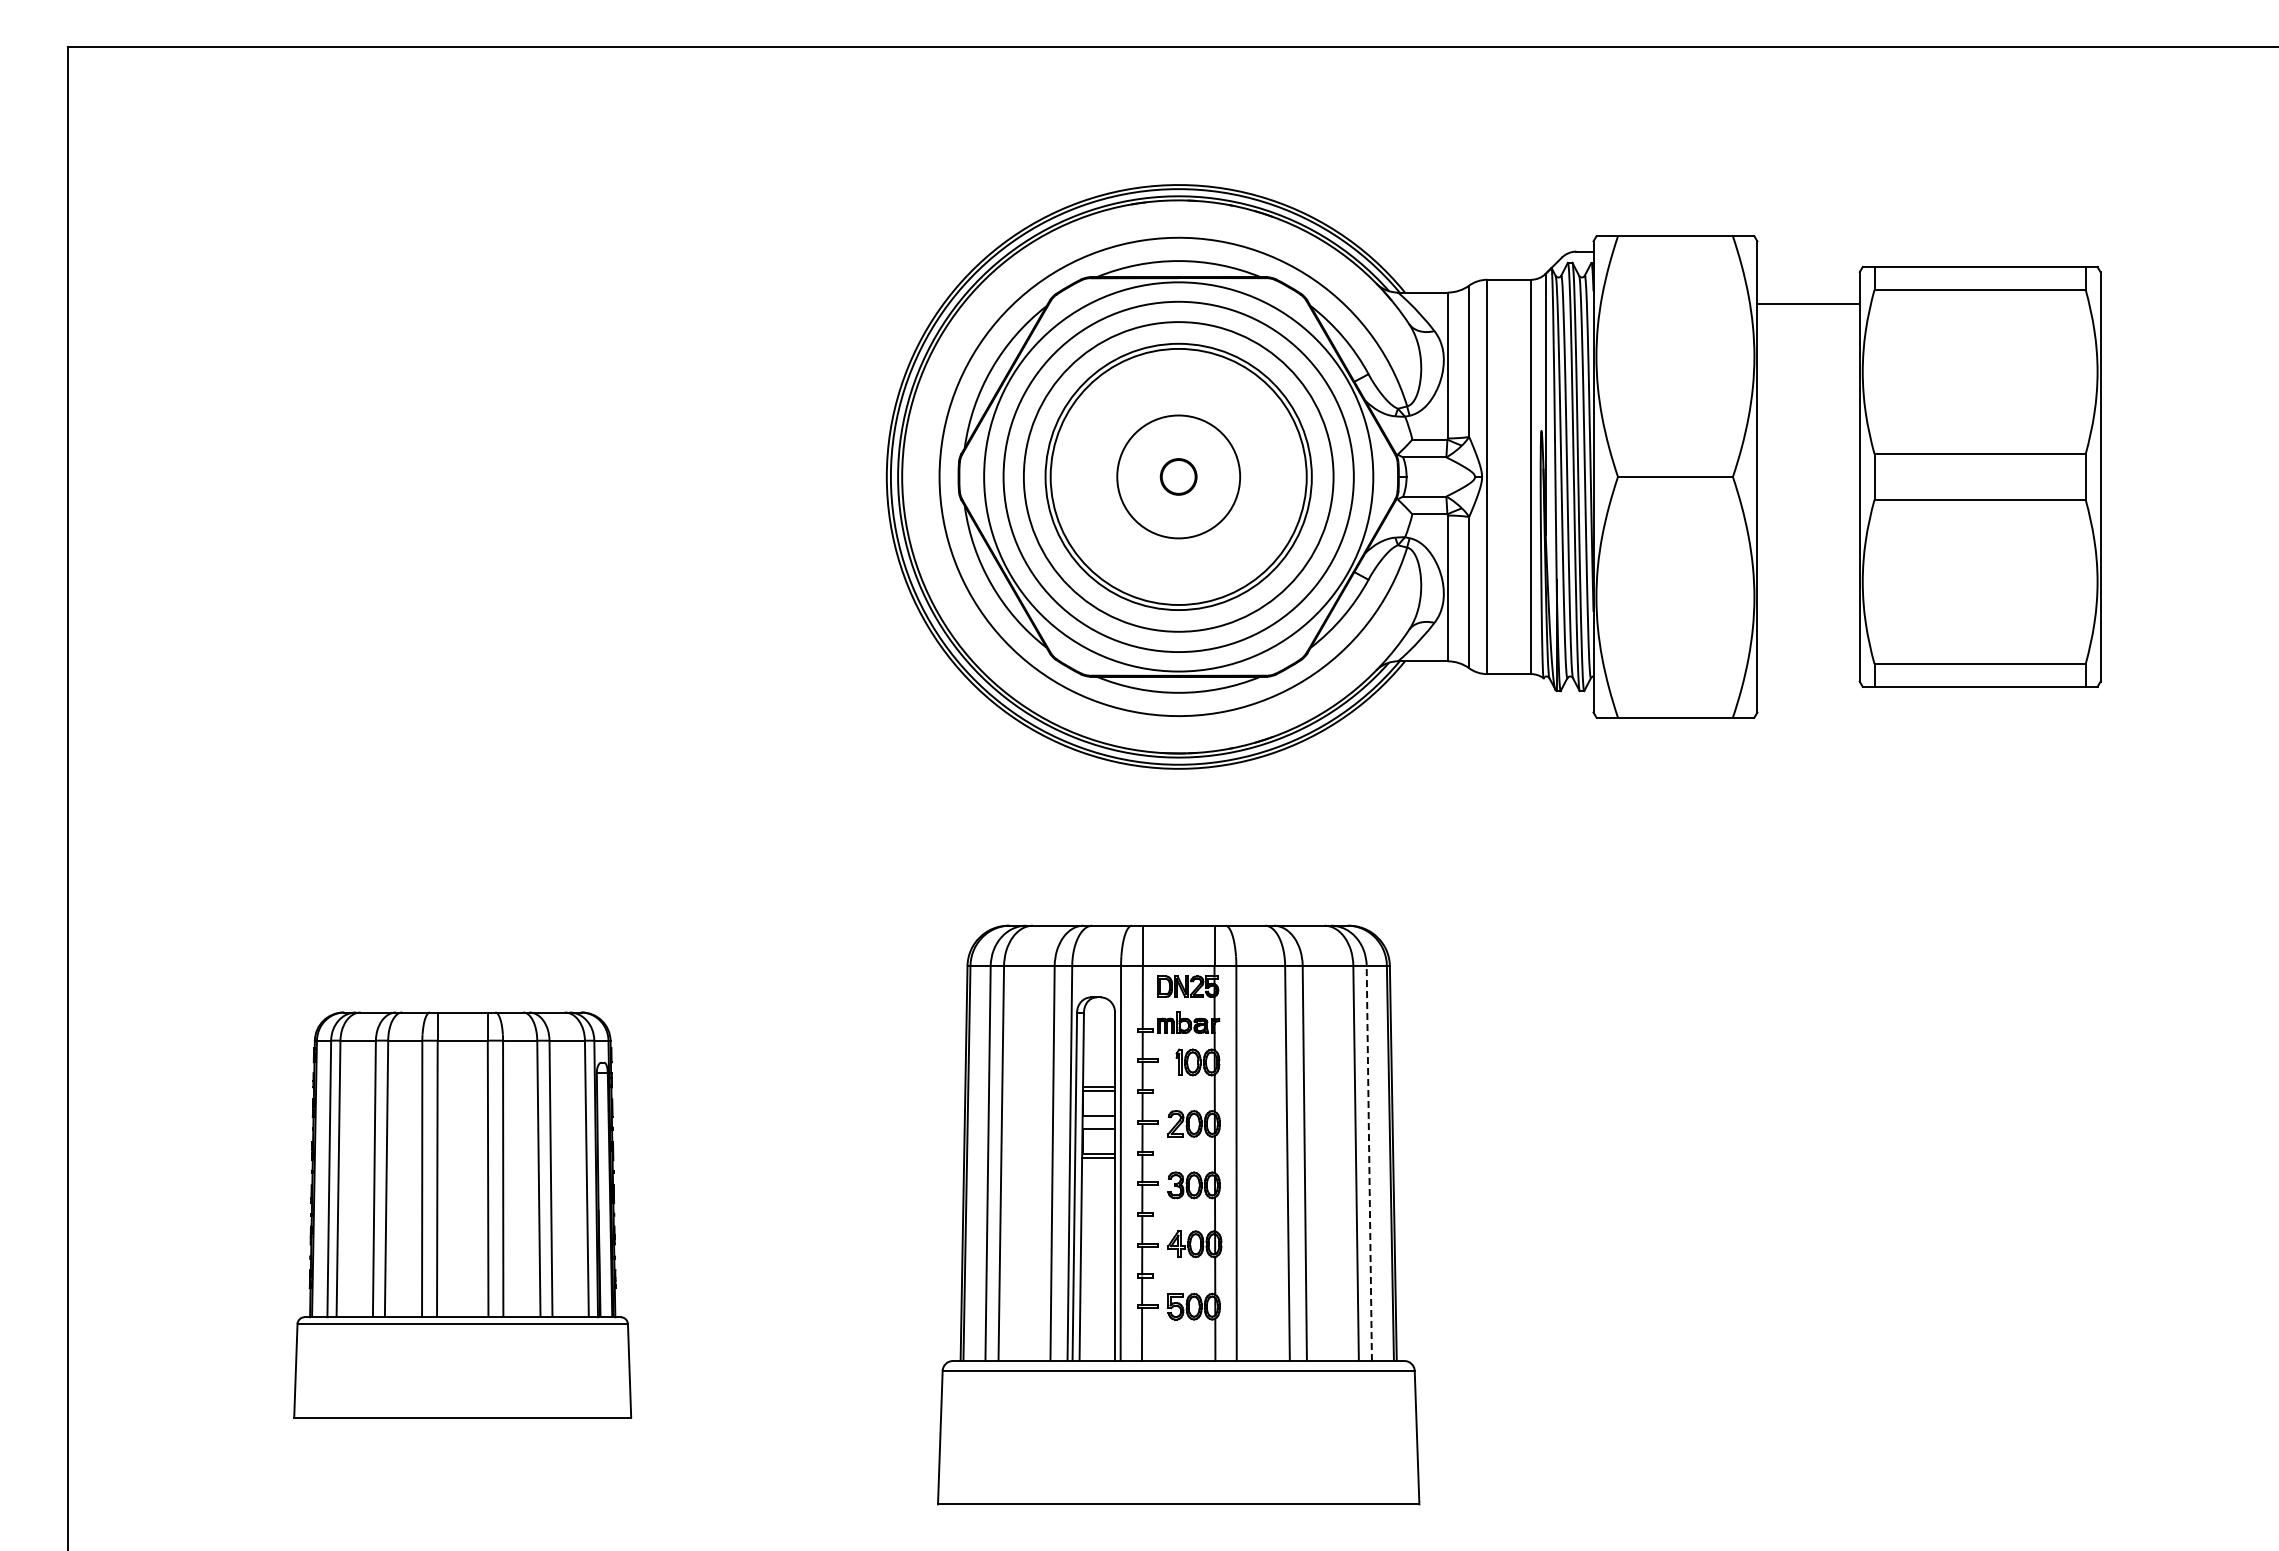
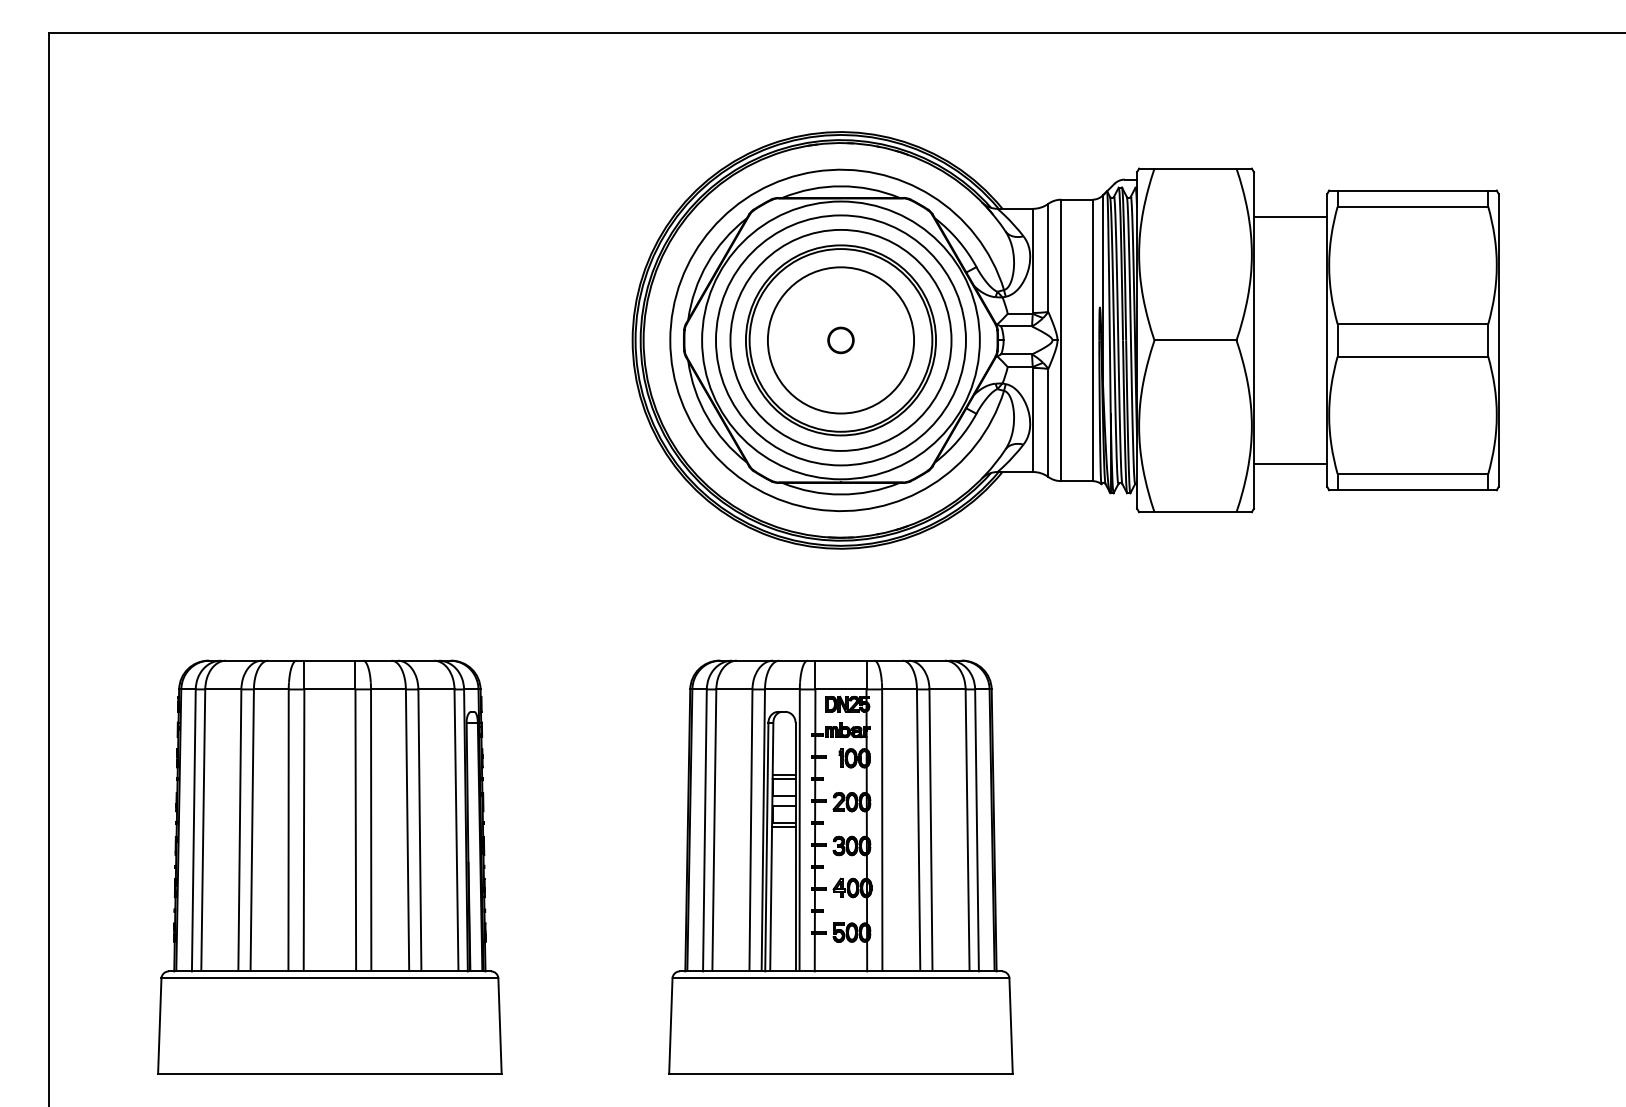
circle: (1178, 476) -> (840, 340), size x1.67
line: (1808, 650) -> (1290, 464), added
line: (1369, 1163) -> (977, 830), dashed -> solid
part: (462, 1214) -> (329, 866), size x1.43

